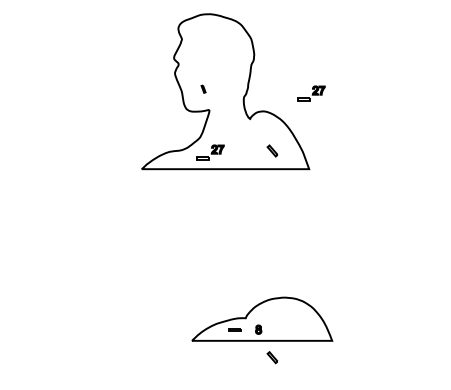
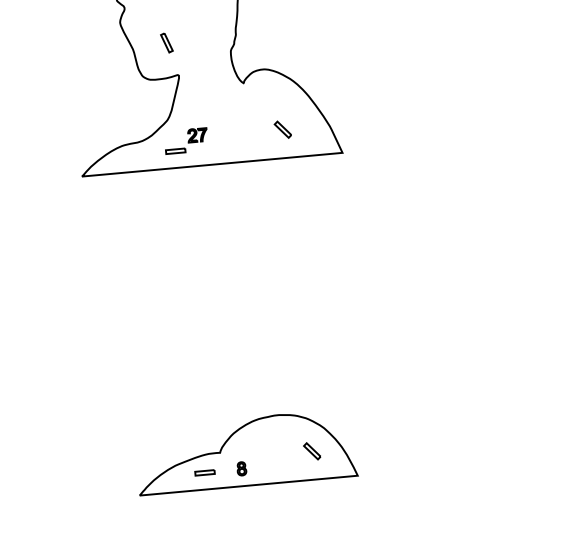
part: (203, 89) -> (166, 43), size x1.67
part: (311, 93) -> (335, 34), removed
part: (262, 318) -> (246, 450), moved

